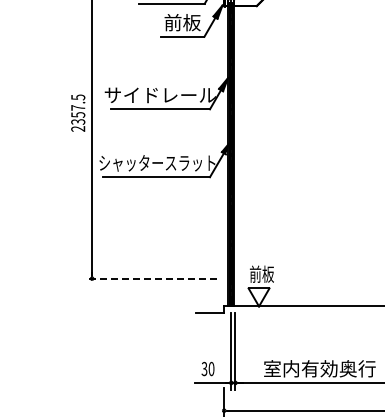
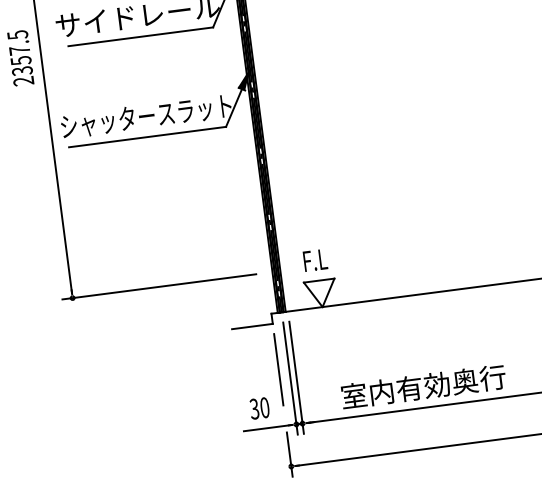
text: (261, 273) -> (319, 258), 前板 -> F.L
line: (150, 278) -> (158, 286), dashed -> solid
line: (224, 344) -> (279, 369), added

